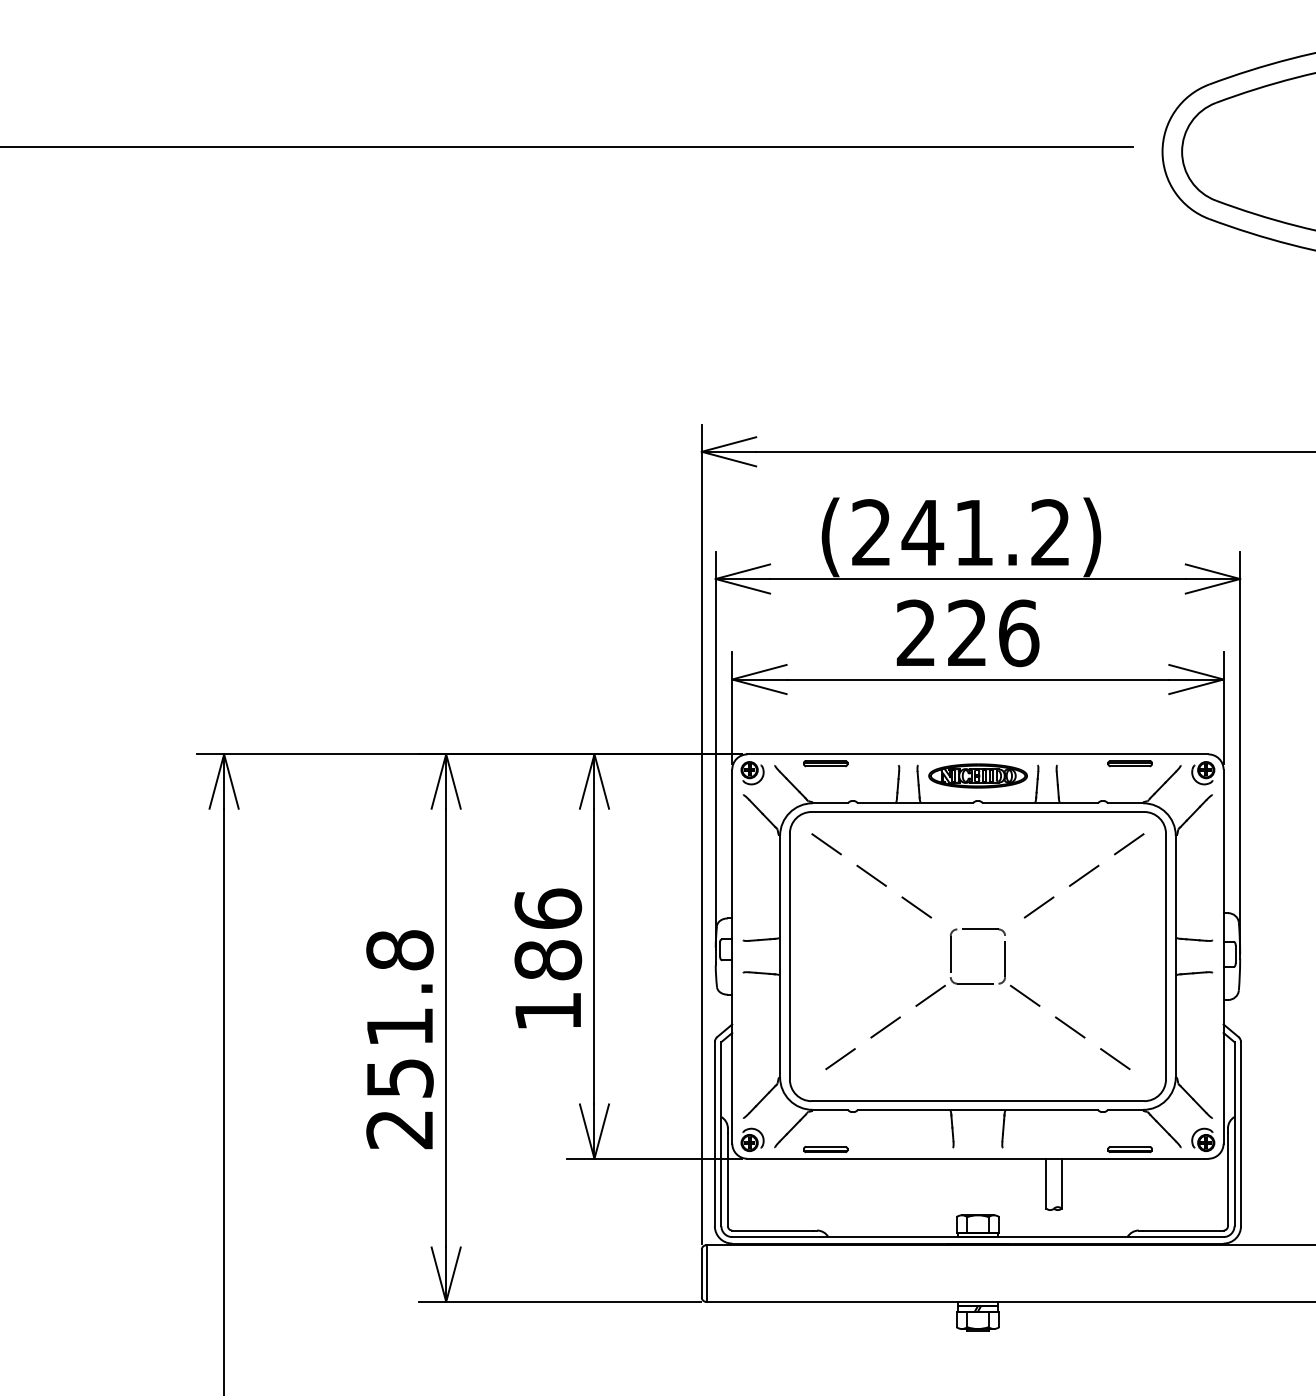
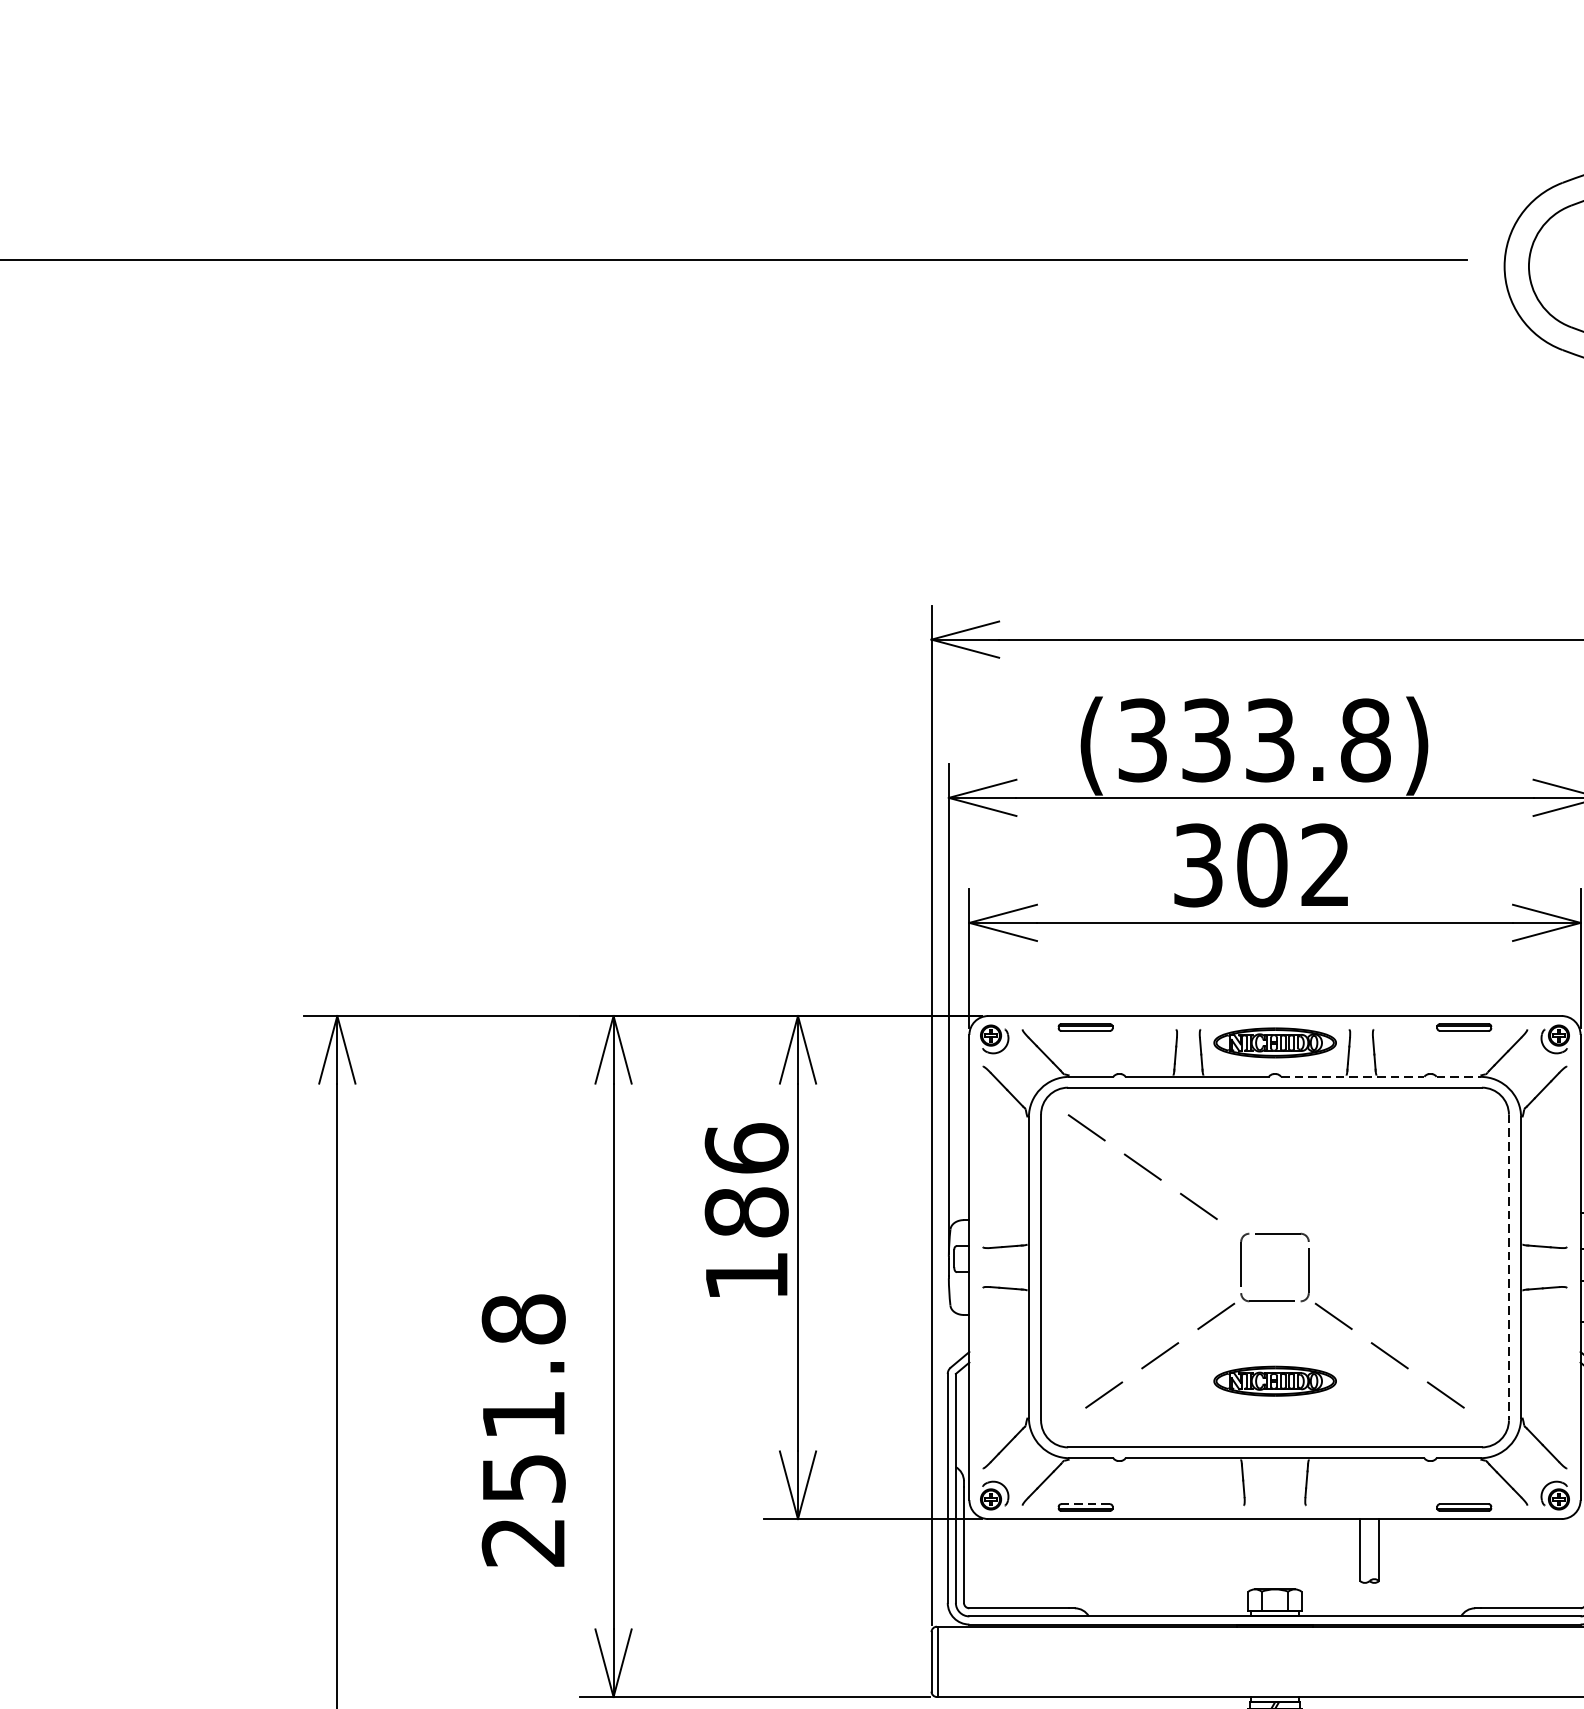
text: (961, 532) -> (1254, 740), (241.2) -> (333.8)
text: (967, 633) -> (1262, 865), 226 -> 302
line: (1040, 803) -> (1352, 1077), solid -> dashed
line: (1125, 803) -> (1458, 1077), solid -> dashed
line: (1083, 875) -> (1406, 1166), removed
line: (1166, 956) -> (1509, 1267), solid -> dashed
text: (548, 958) -> (747, 1210), moved
text: (399, 1039) -> (523, 1430), moved
part: (977, 1047) -> (1274, 1380), added
line: (825, 1146) -> (1085, 1503), solid -> dashed

